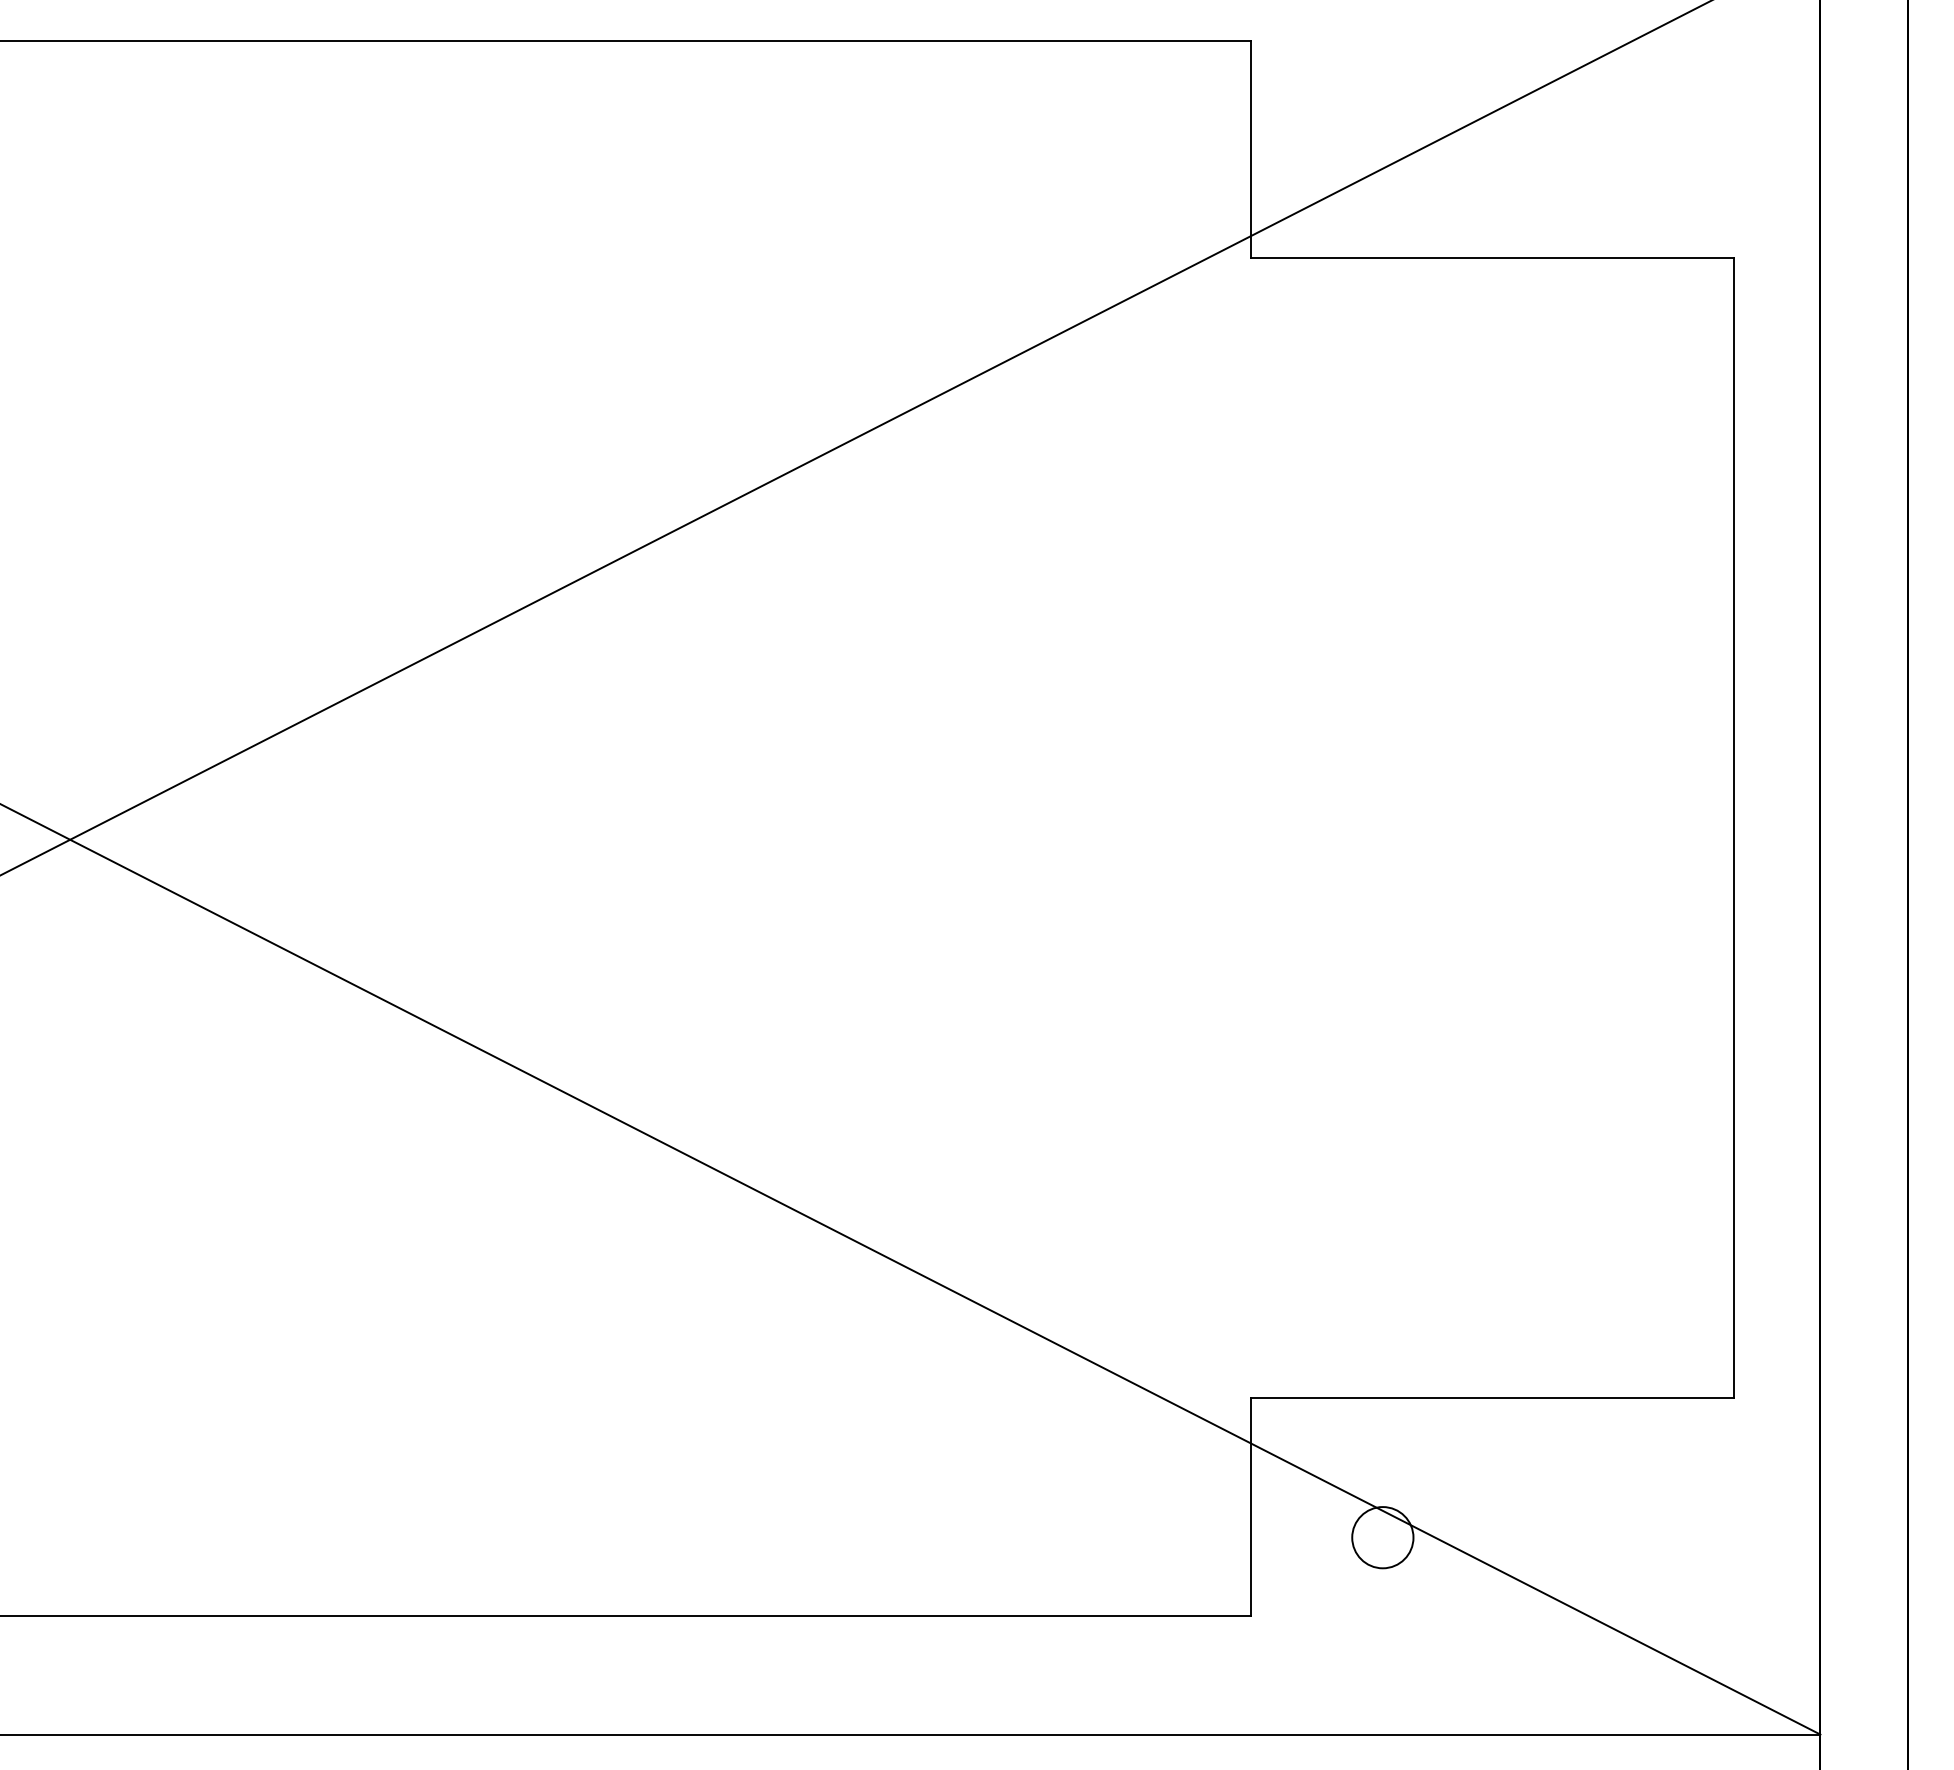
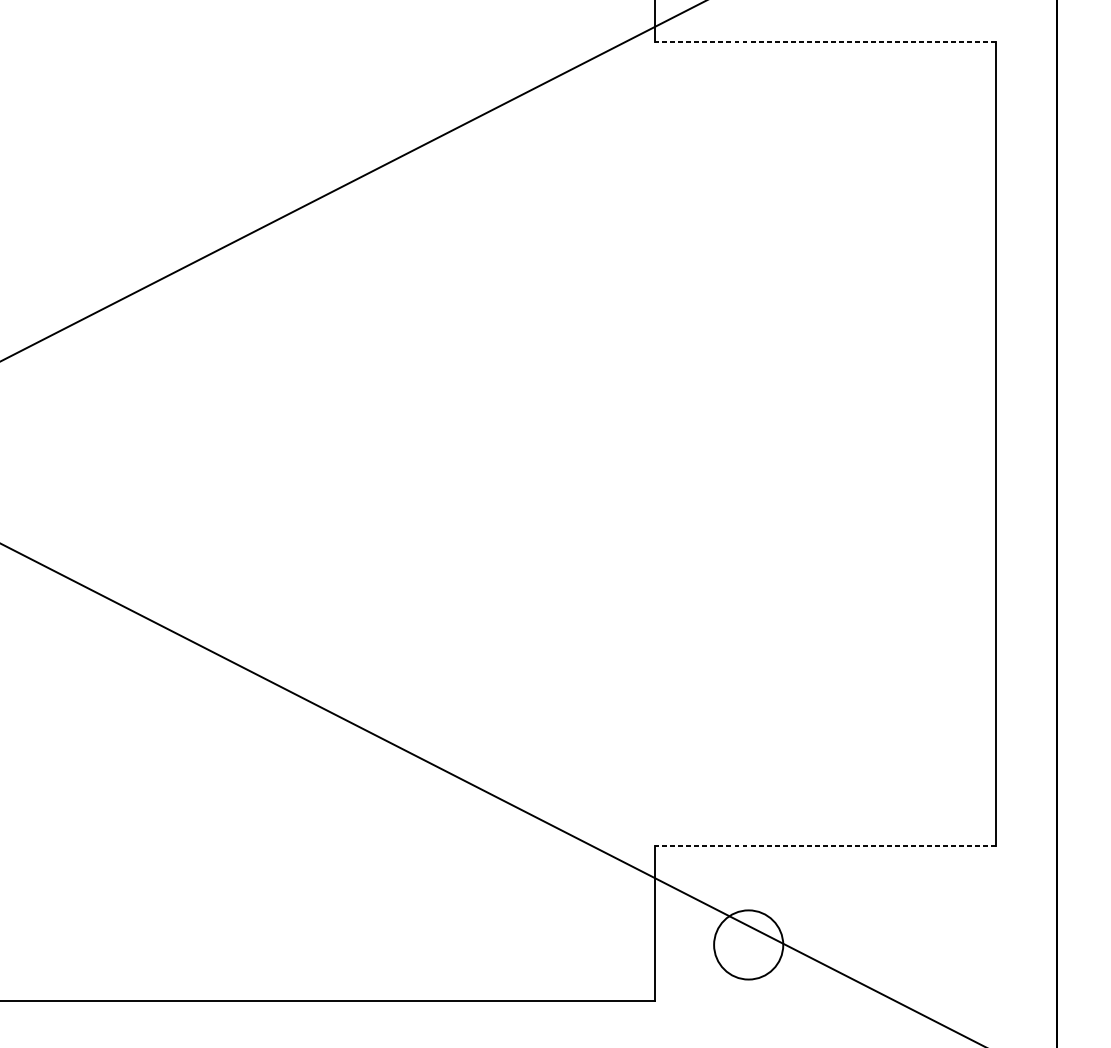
line: (1492, 258) -> (826, 42), solid -> dashed
line: (1492, 1397) -> (826, 846), solid -> dashed
circle: (1382, 1537) -> (748, 944), size x1.6

